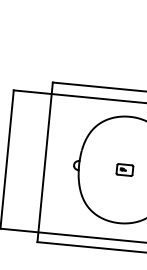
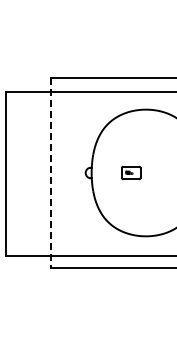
line: (45, 162) -> (51, 173), solid -> dashed
part: (125, 169) -> (131, 172), moved

